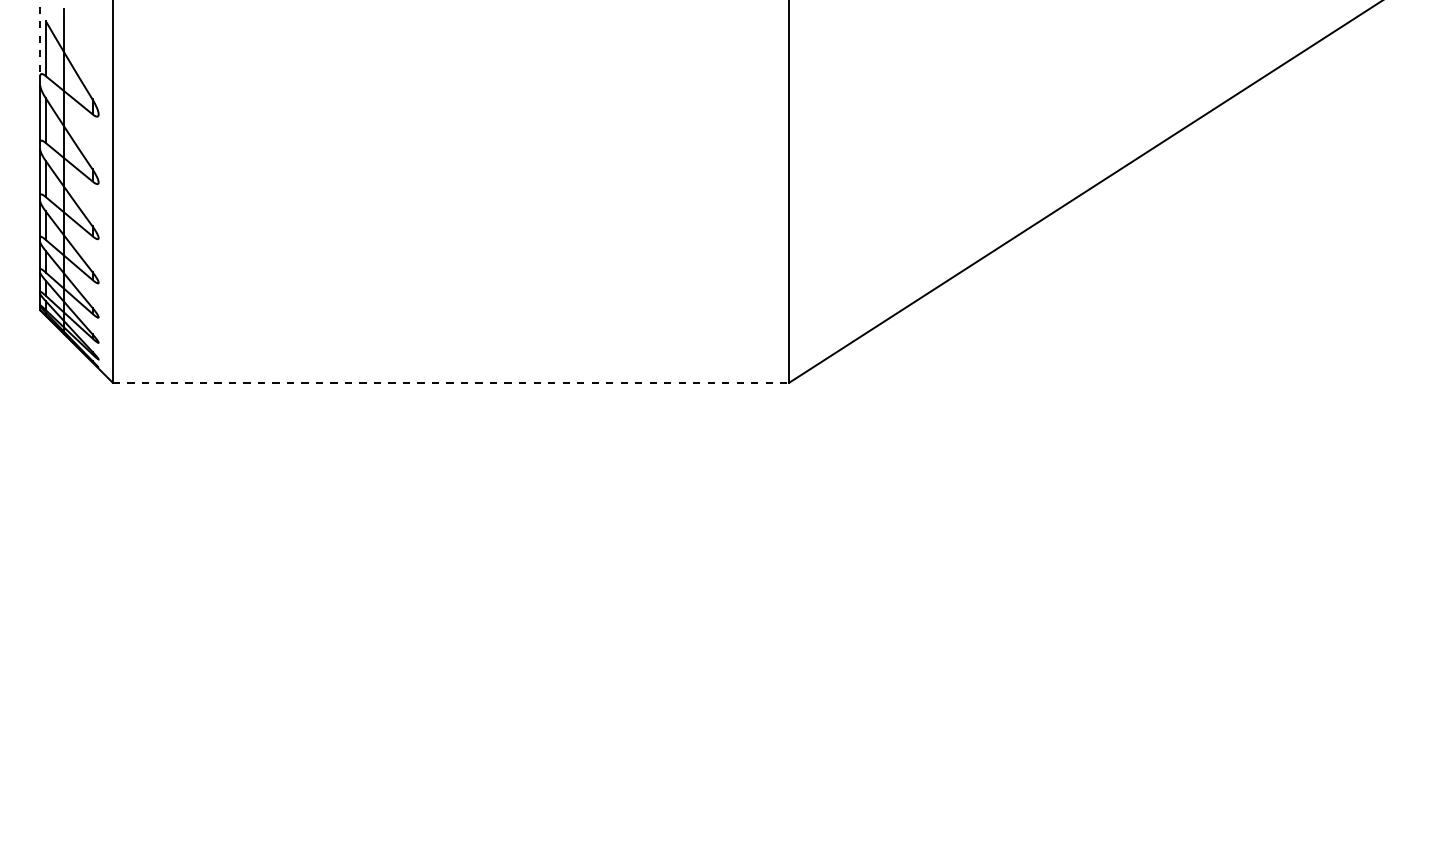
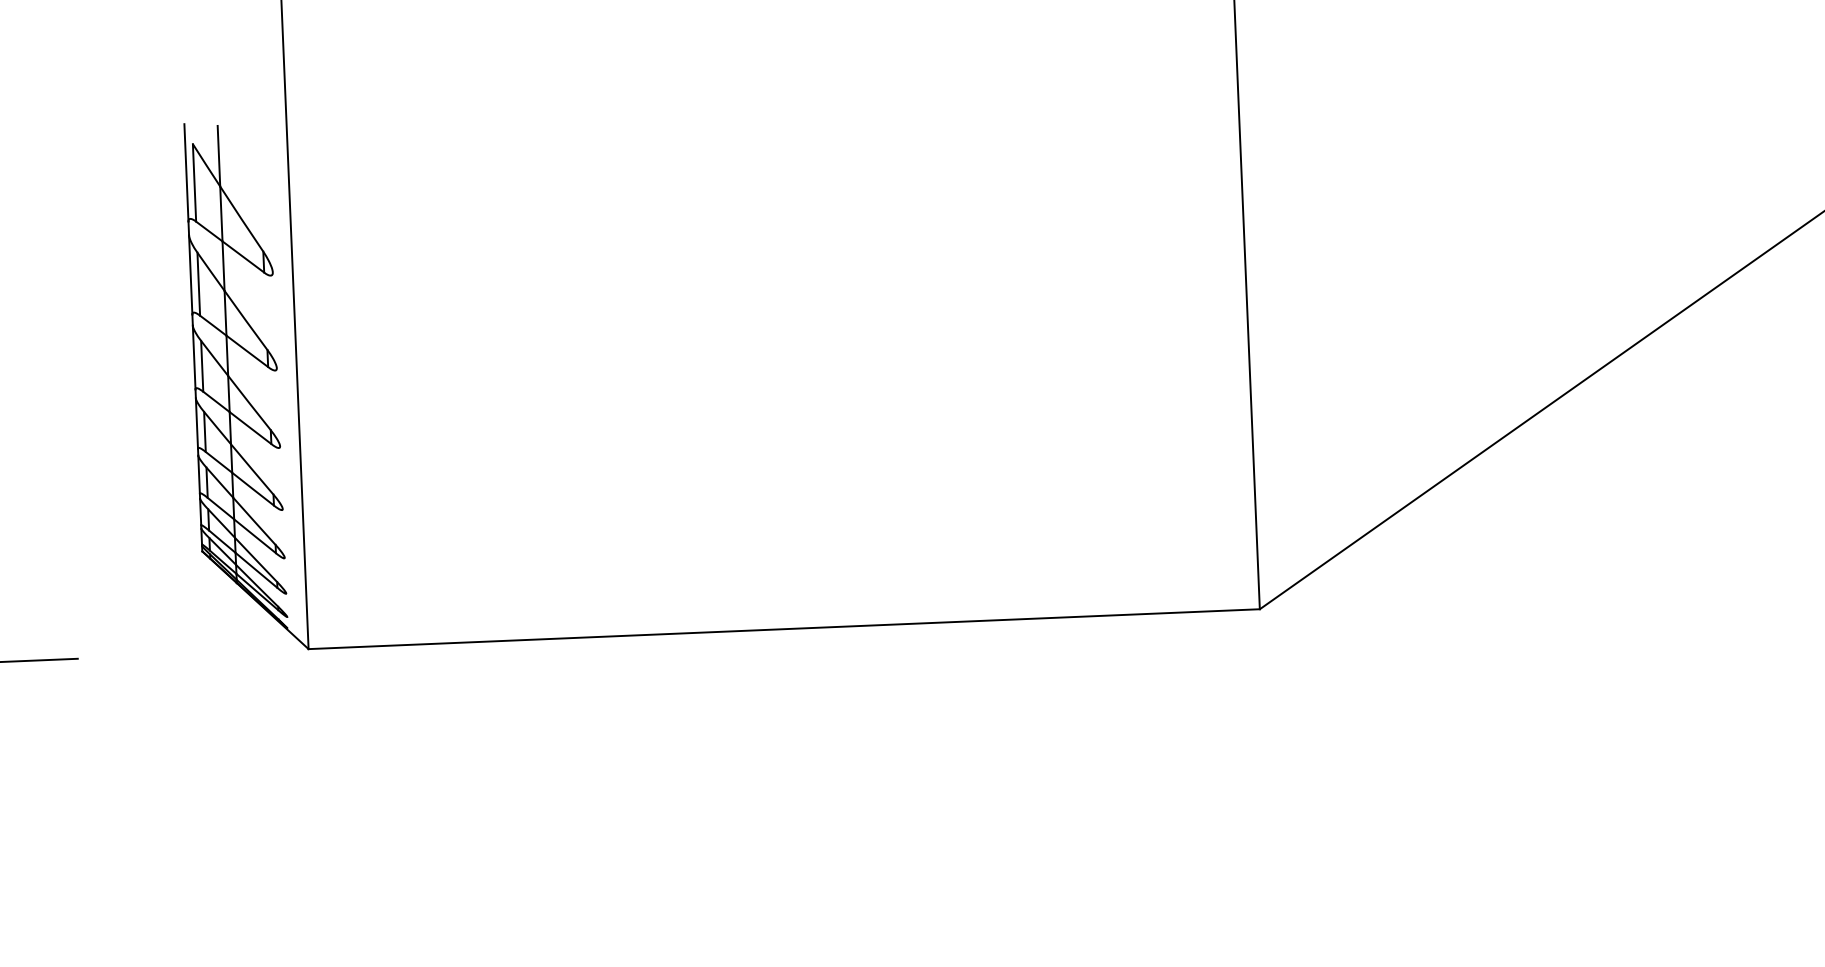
line: (40, 41) -> (186, 173), dashed -> solid
line: (451, 382) -> (784, 628), dashed -> solid

